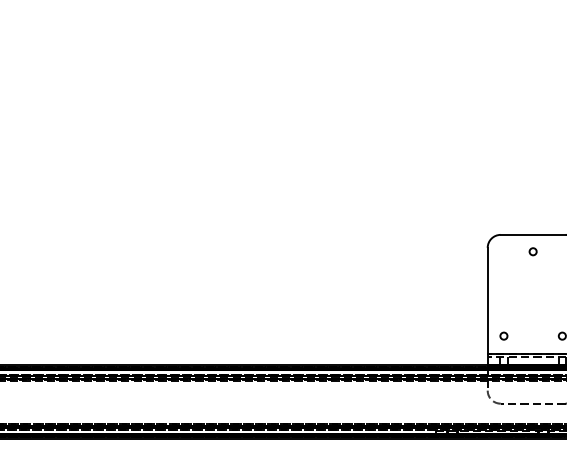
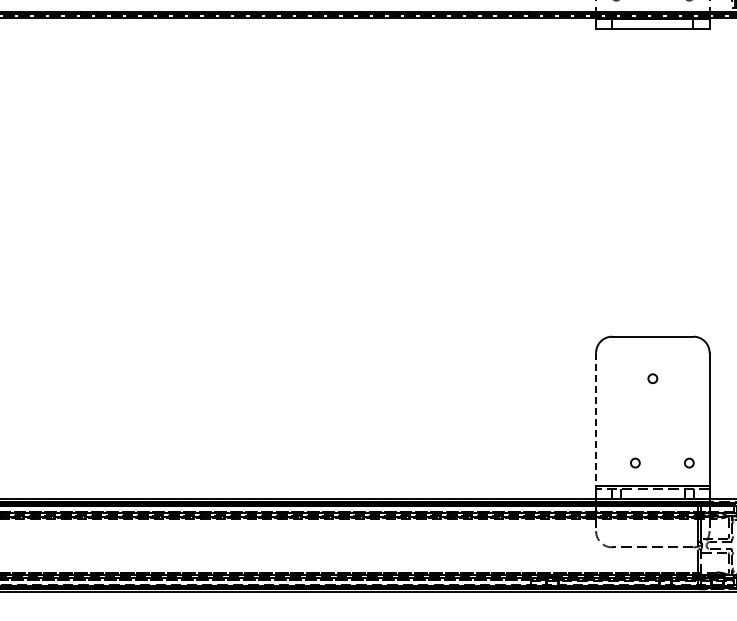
circle: (532, 251) -> (652, 378), moved
line: (488, 301) -> (596, 419), solid -> dashed
circle: (504, 335) -> (635, 462), moved

